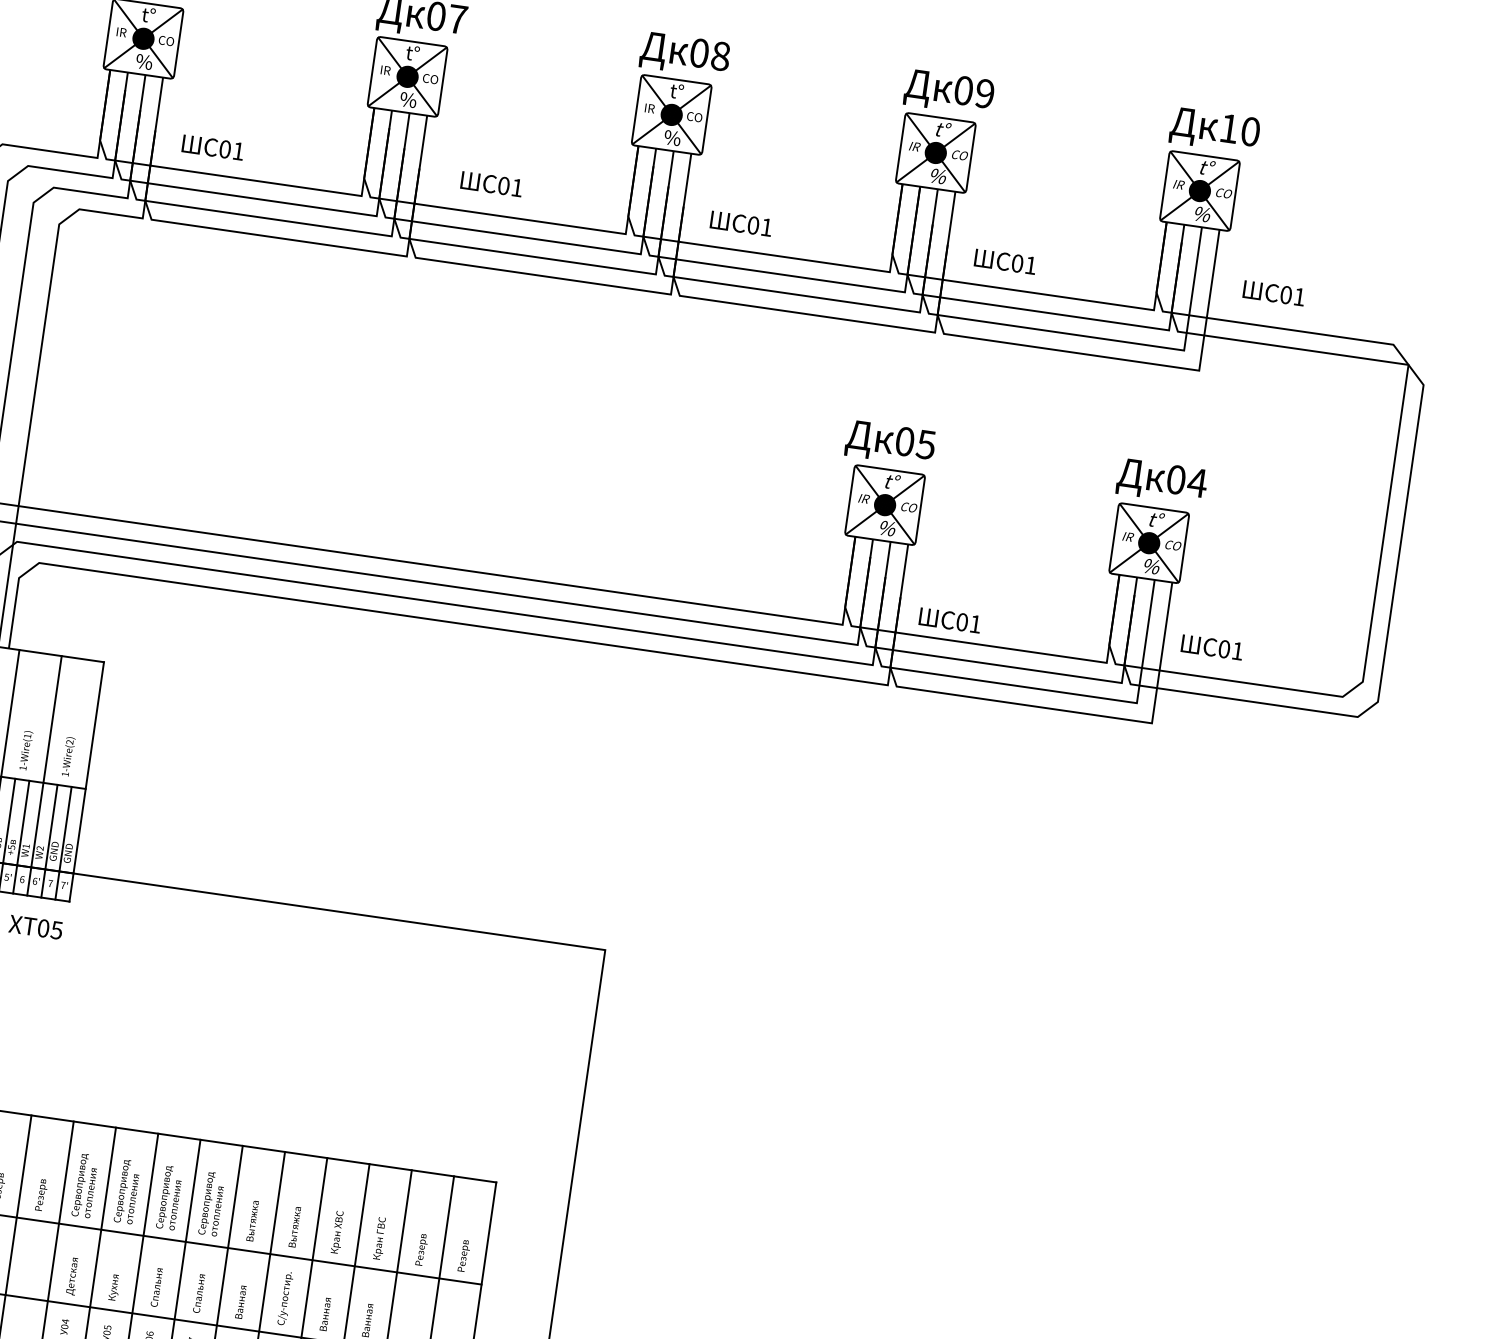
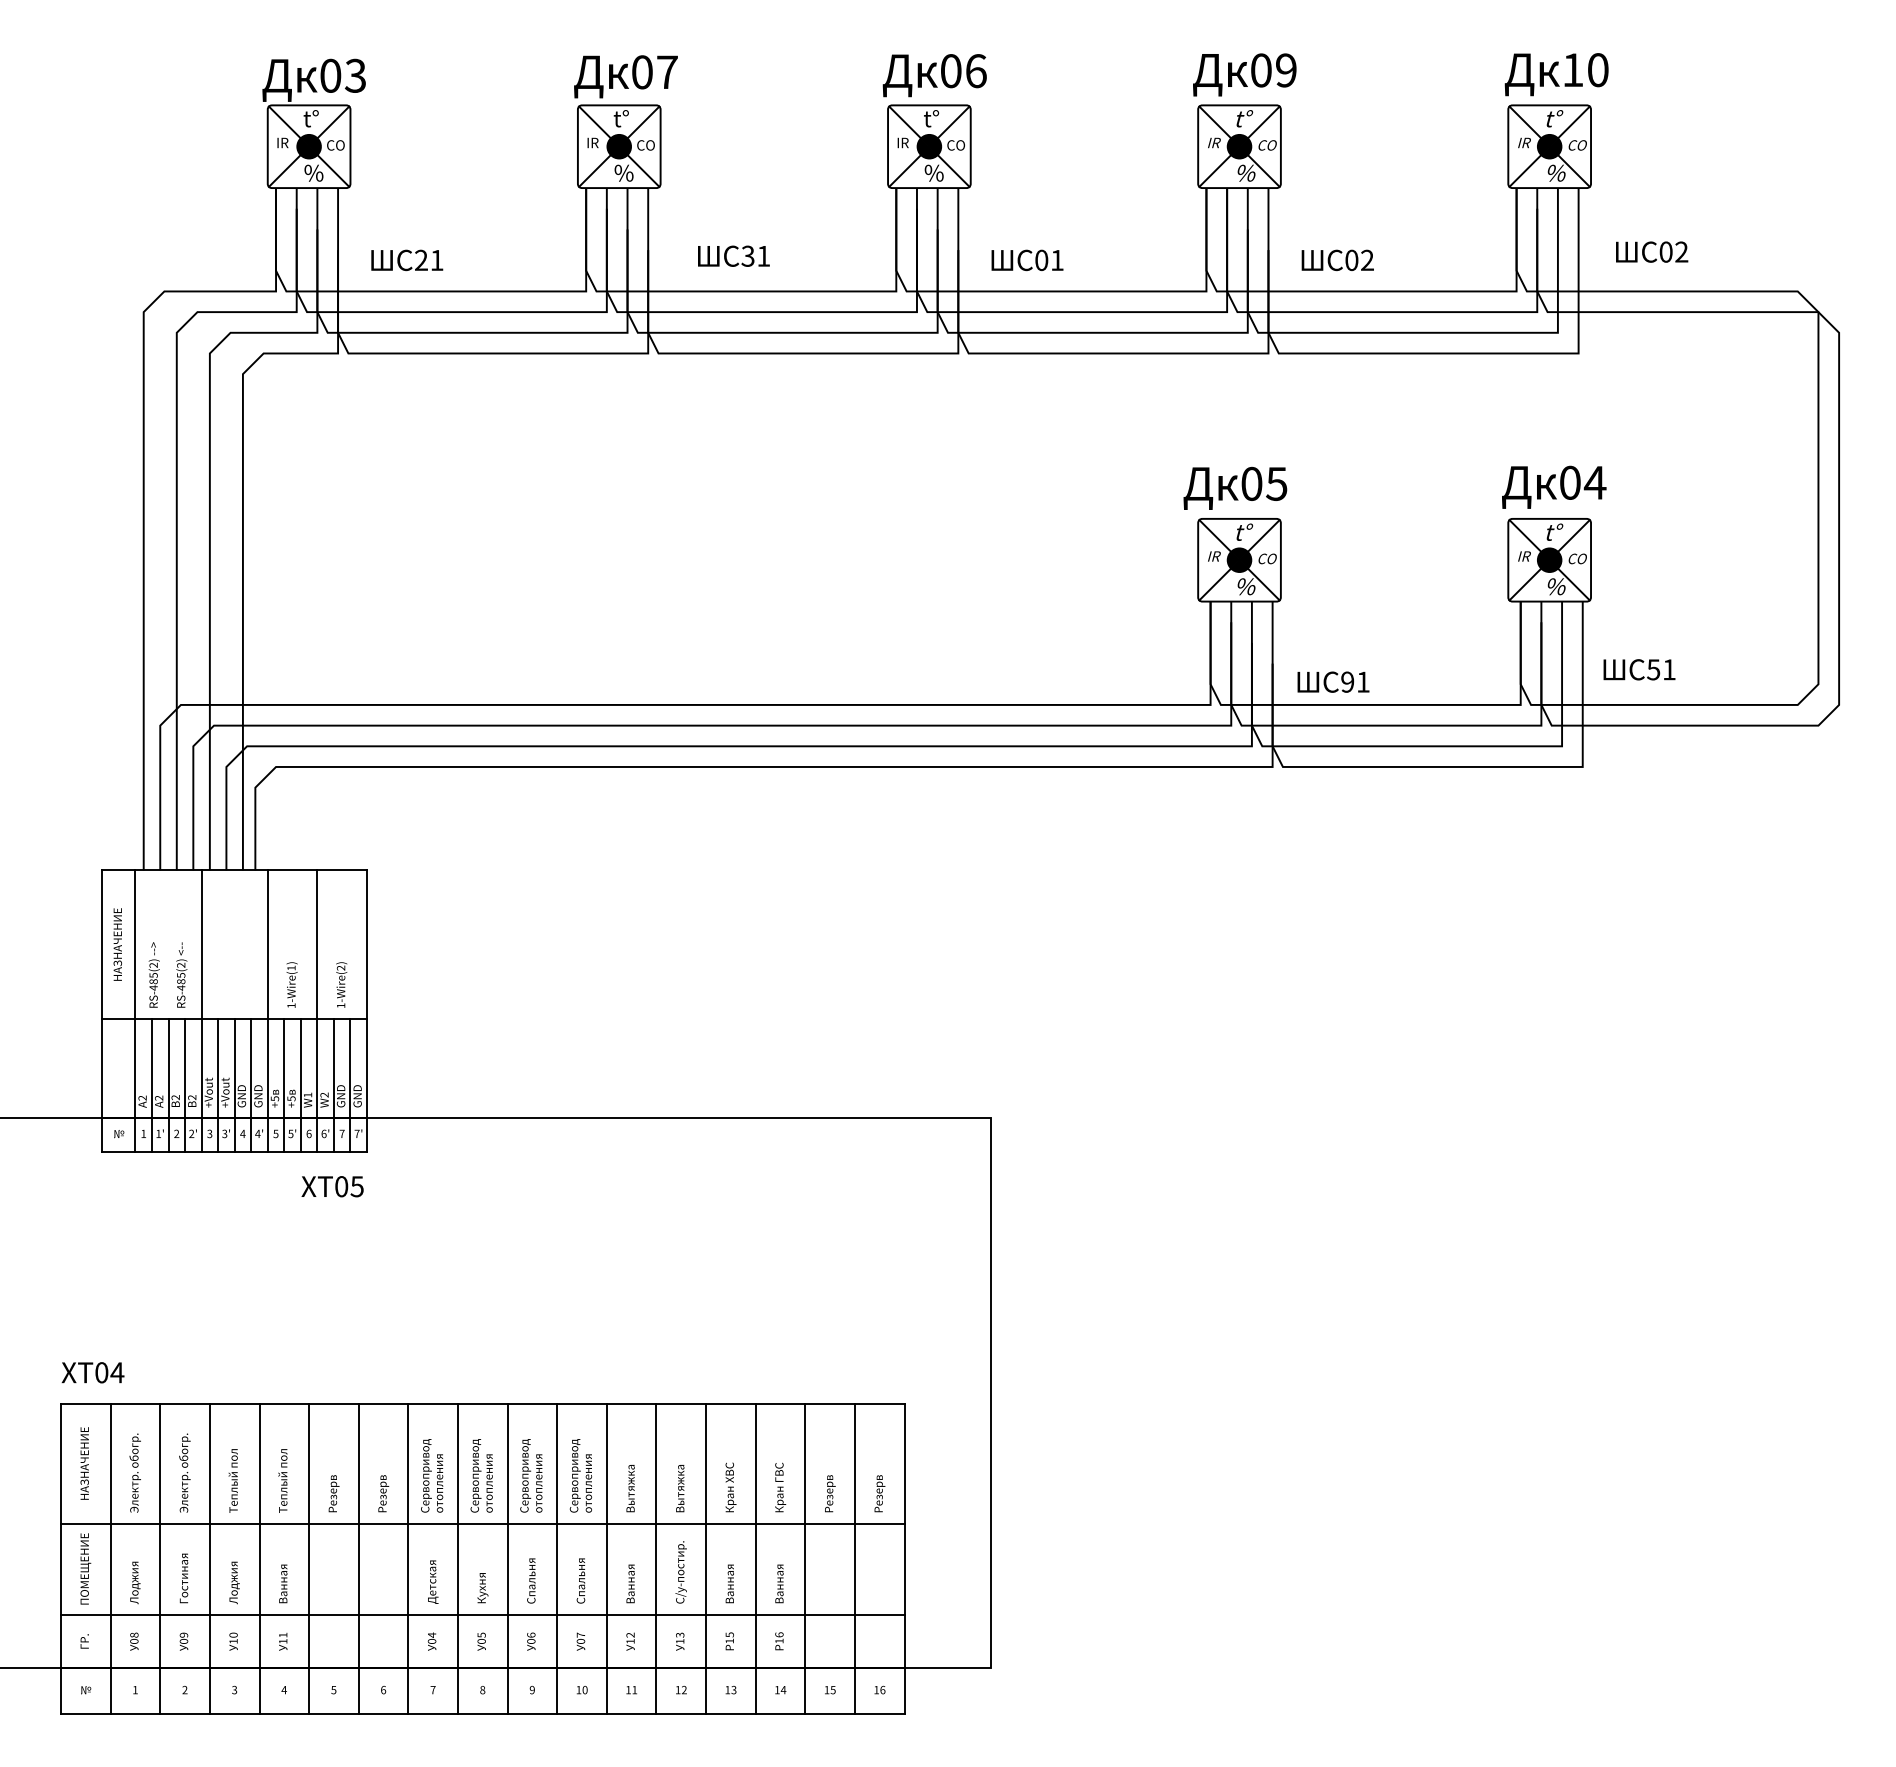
text: (720, 56) -> (975, 71), 08 -> 06
text: (225, 149) -> (421, 260), 01 -> 21
text: (503, 185) -> (747, 255), 01 -> 31
text: (1030, 264) -> (1367, 259), 01 -> 02
text: (1299, 296) -> (1681, 251), 01 -> 02
text: (962, 621) -> (1347, 681), 01 -> 91
text: (1224, 649) -> (1653, 669), 01 -> 51

